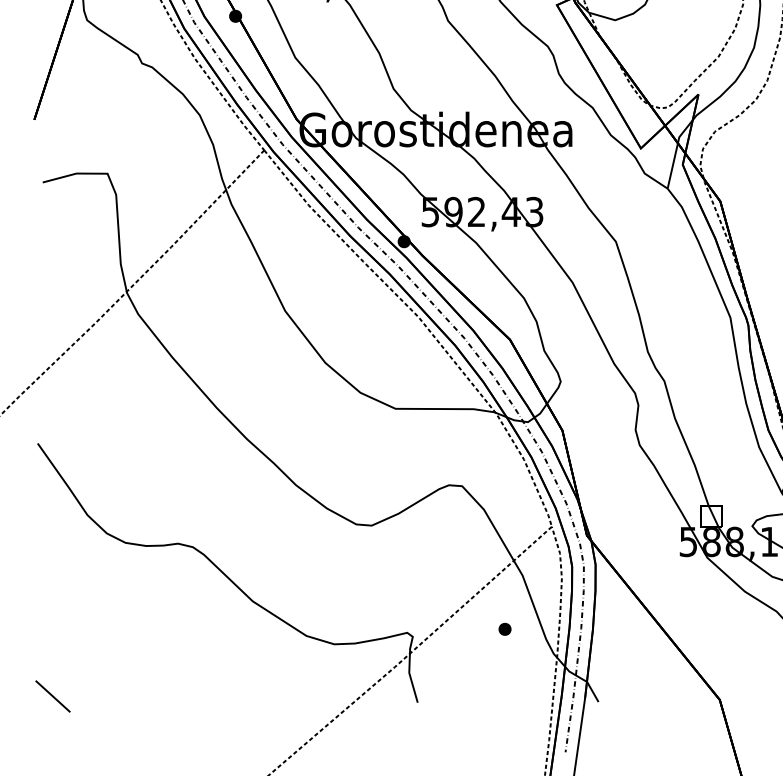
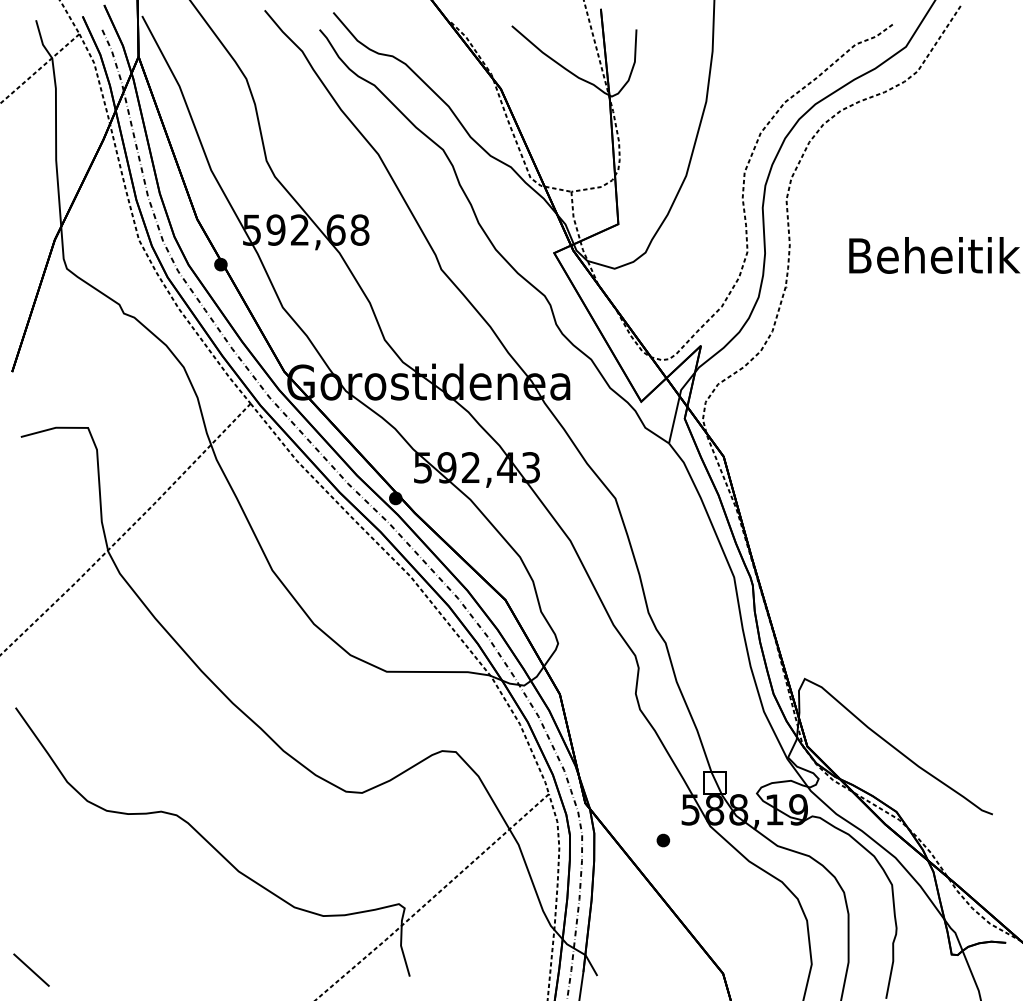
part: (505, 629) -> (663, 840), moved

